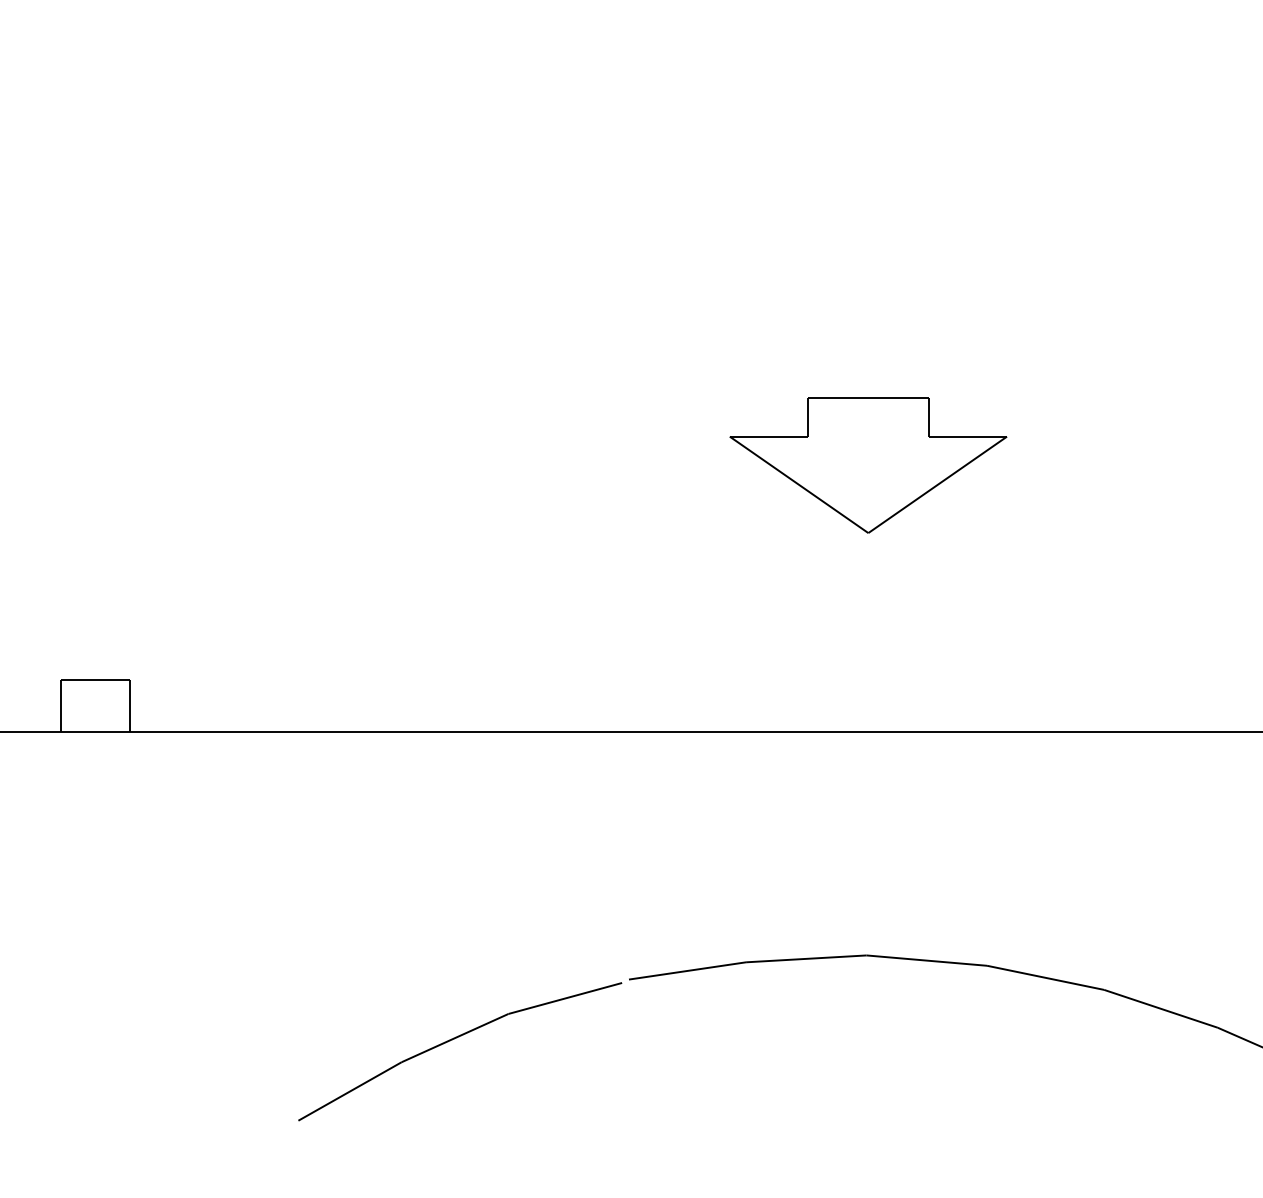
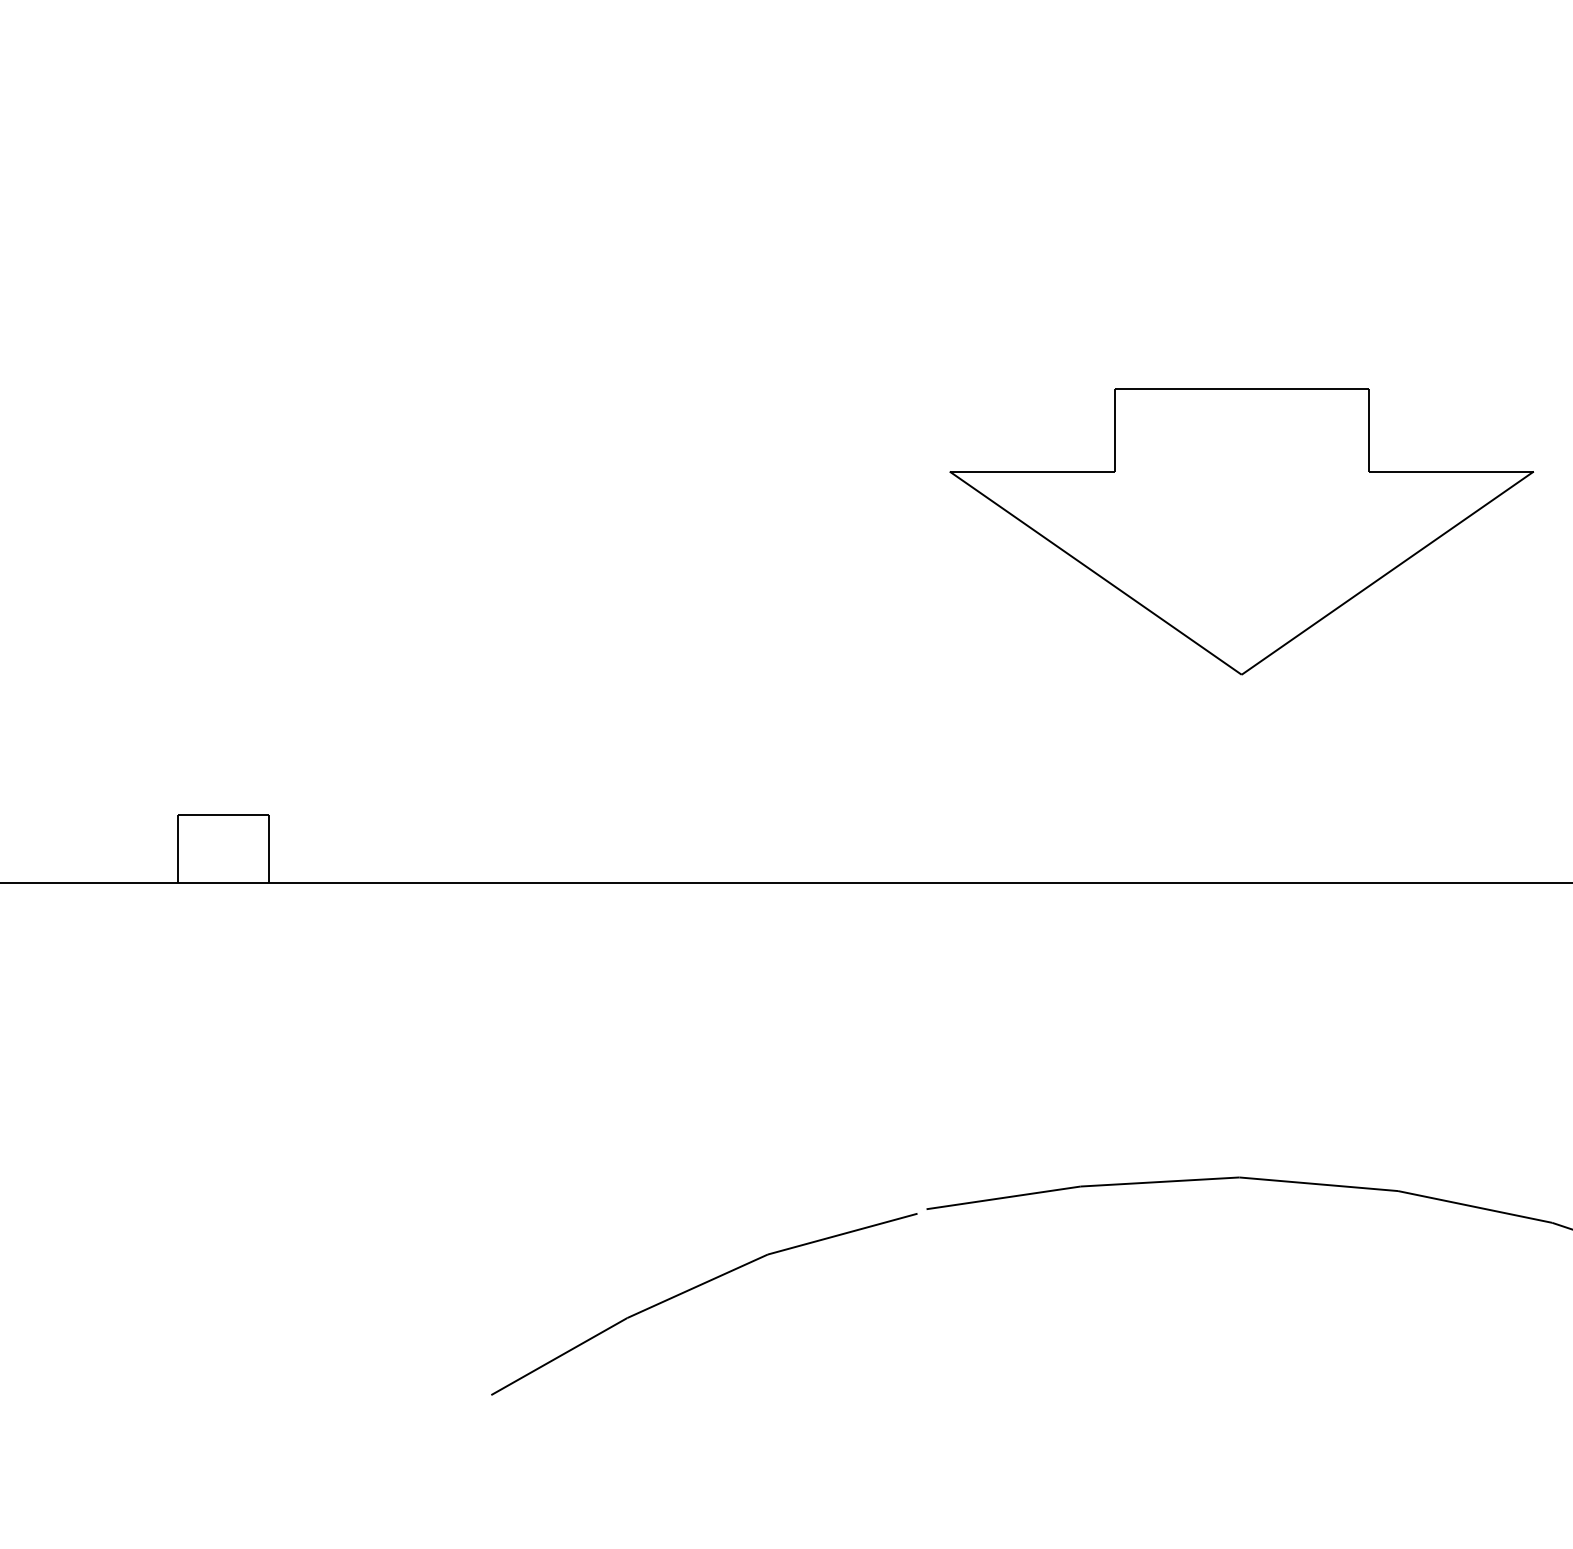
part: (868, 465) -> (1241, 532), size x1.6

